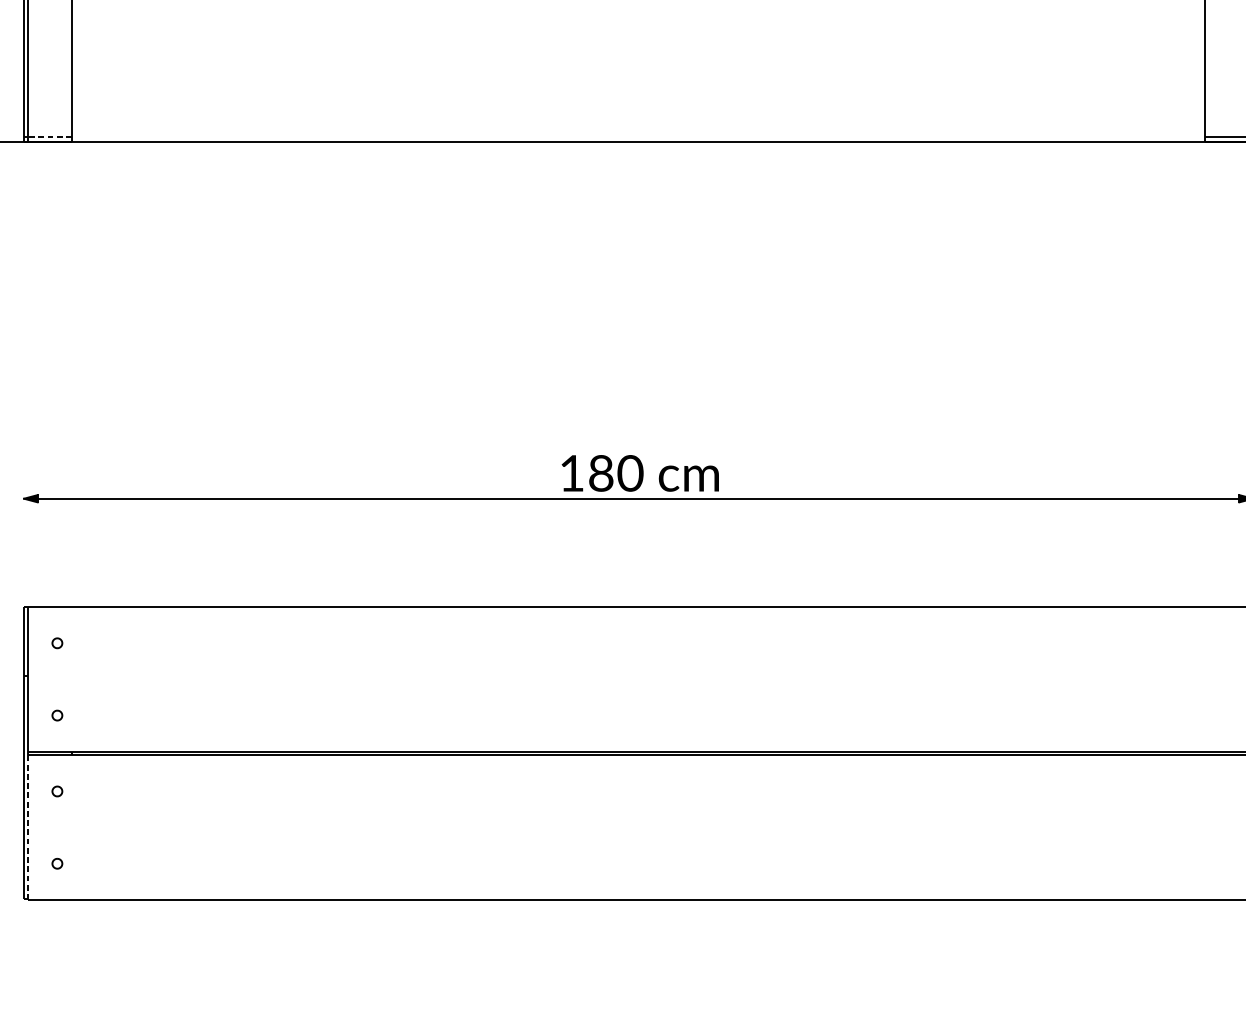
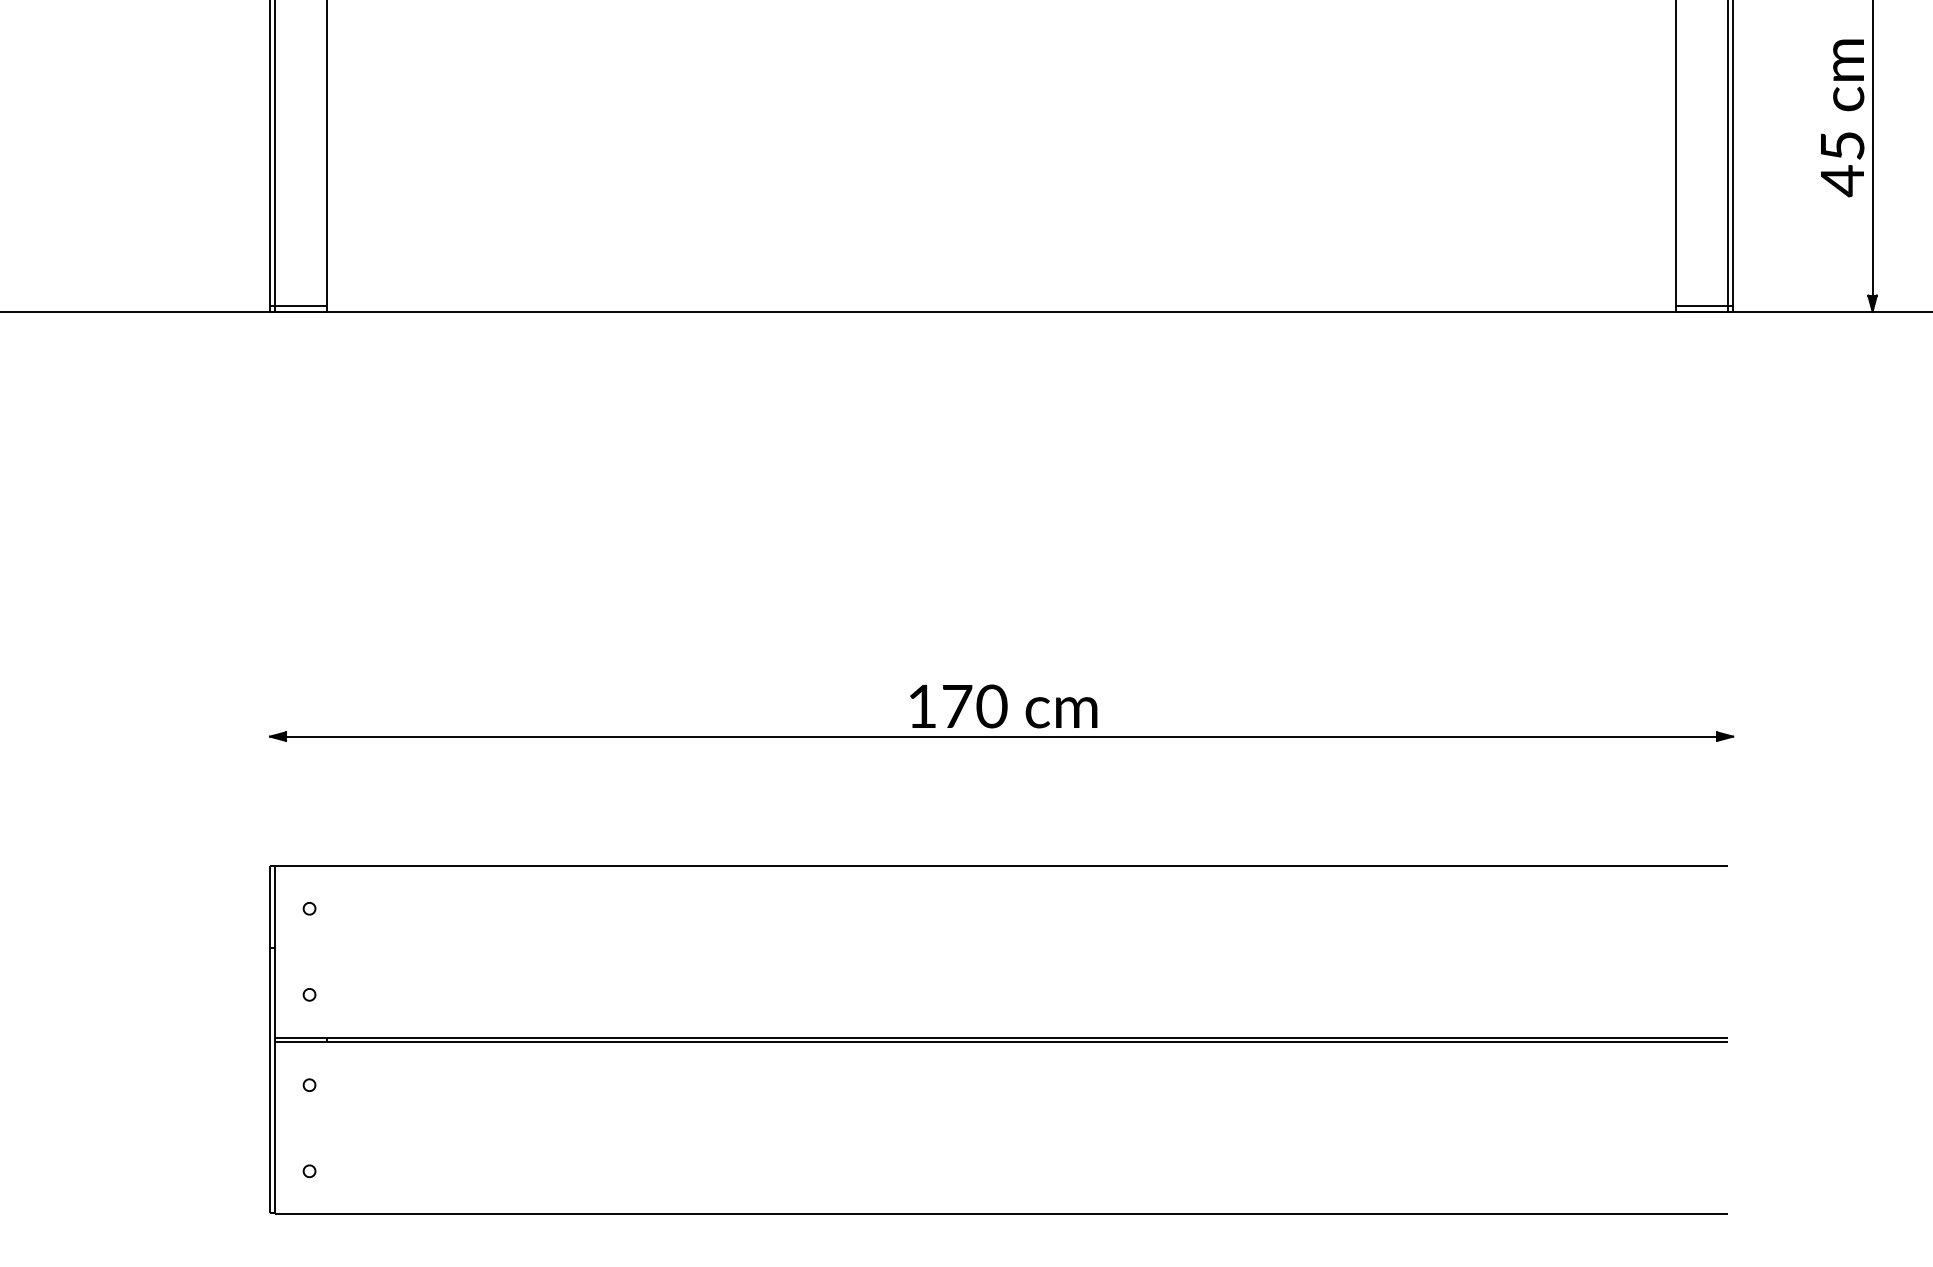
line: (49, 137) -> (300, 306), dashed -> solid
text: (601, 473) -> (957, 706), 180 -> 170
line: (28, 826) -> (275, 1127), dashed -> solid

